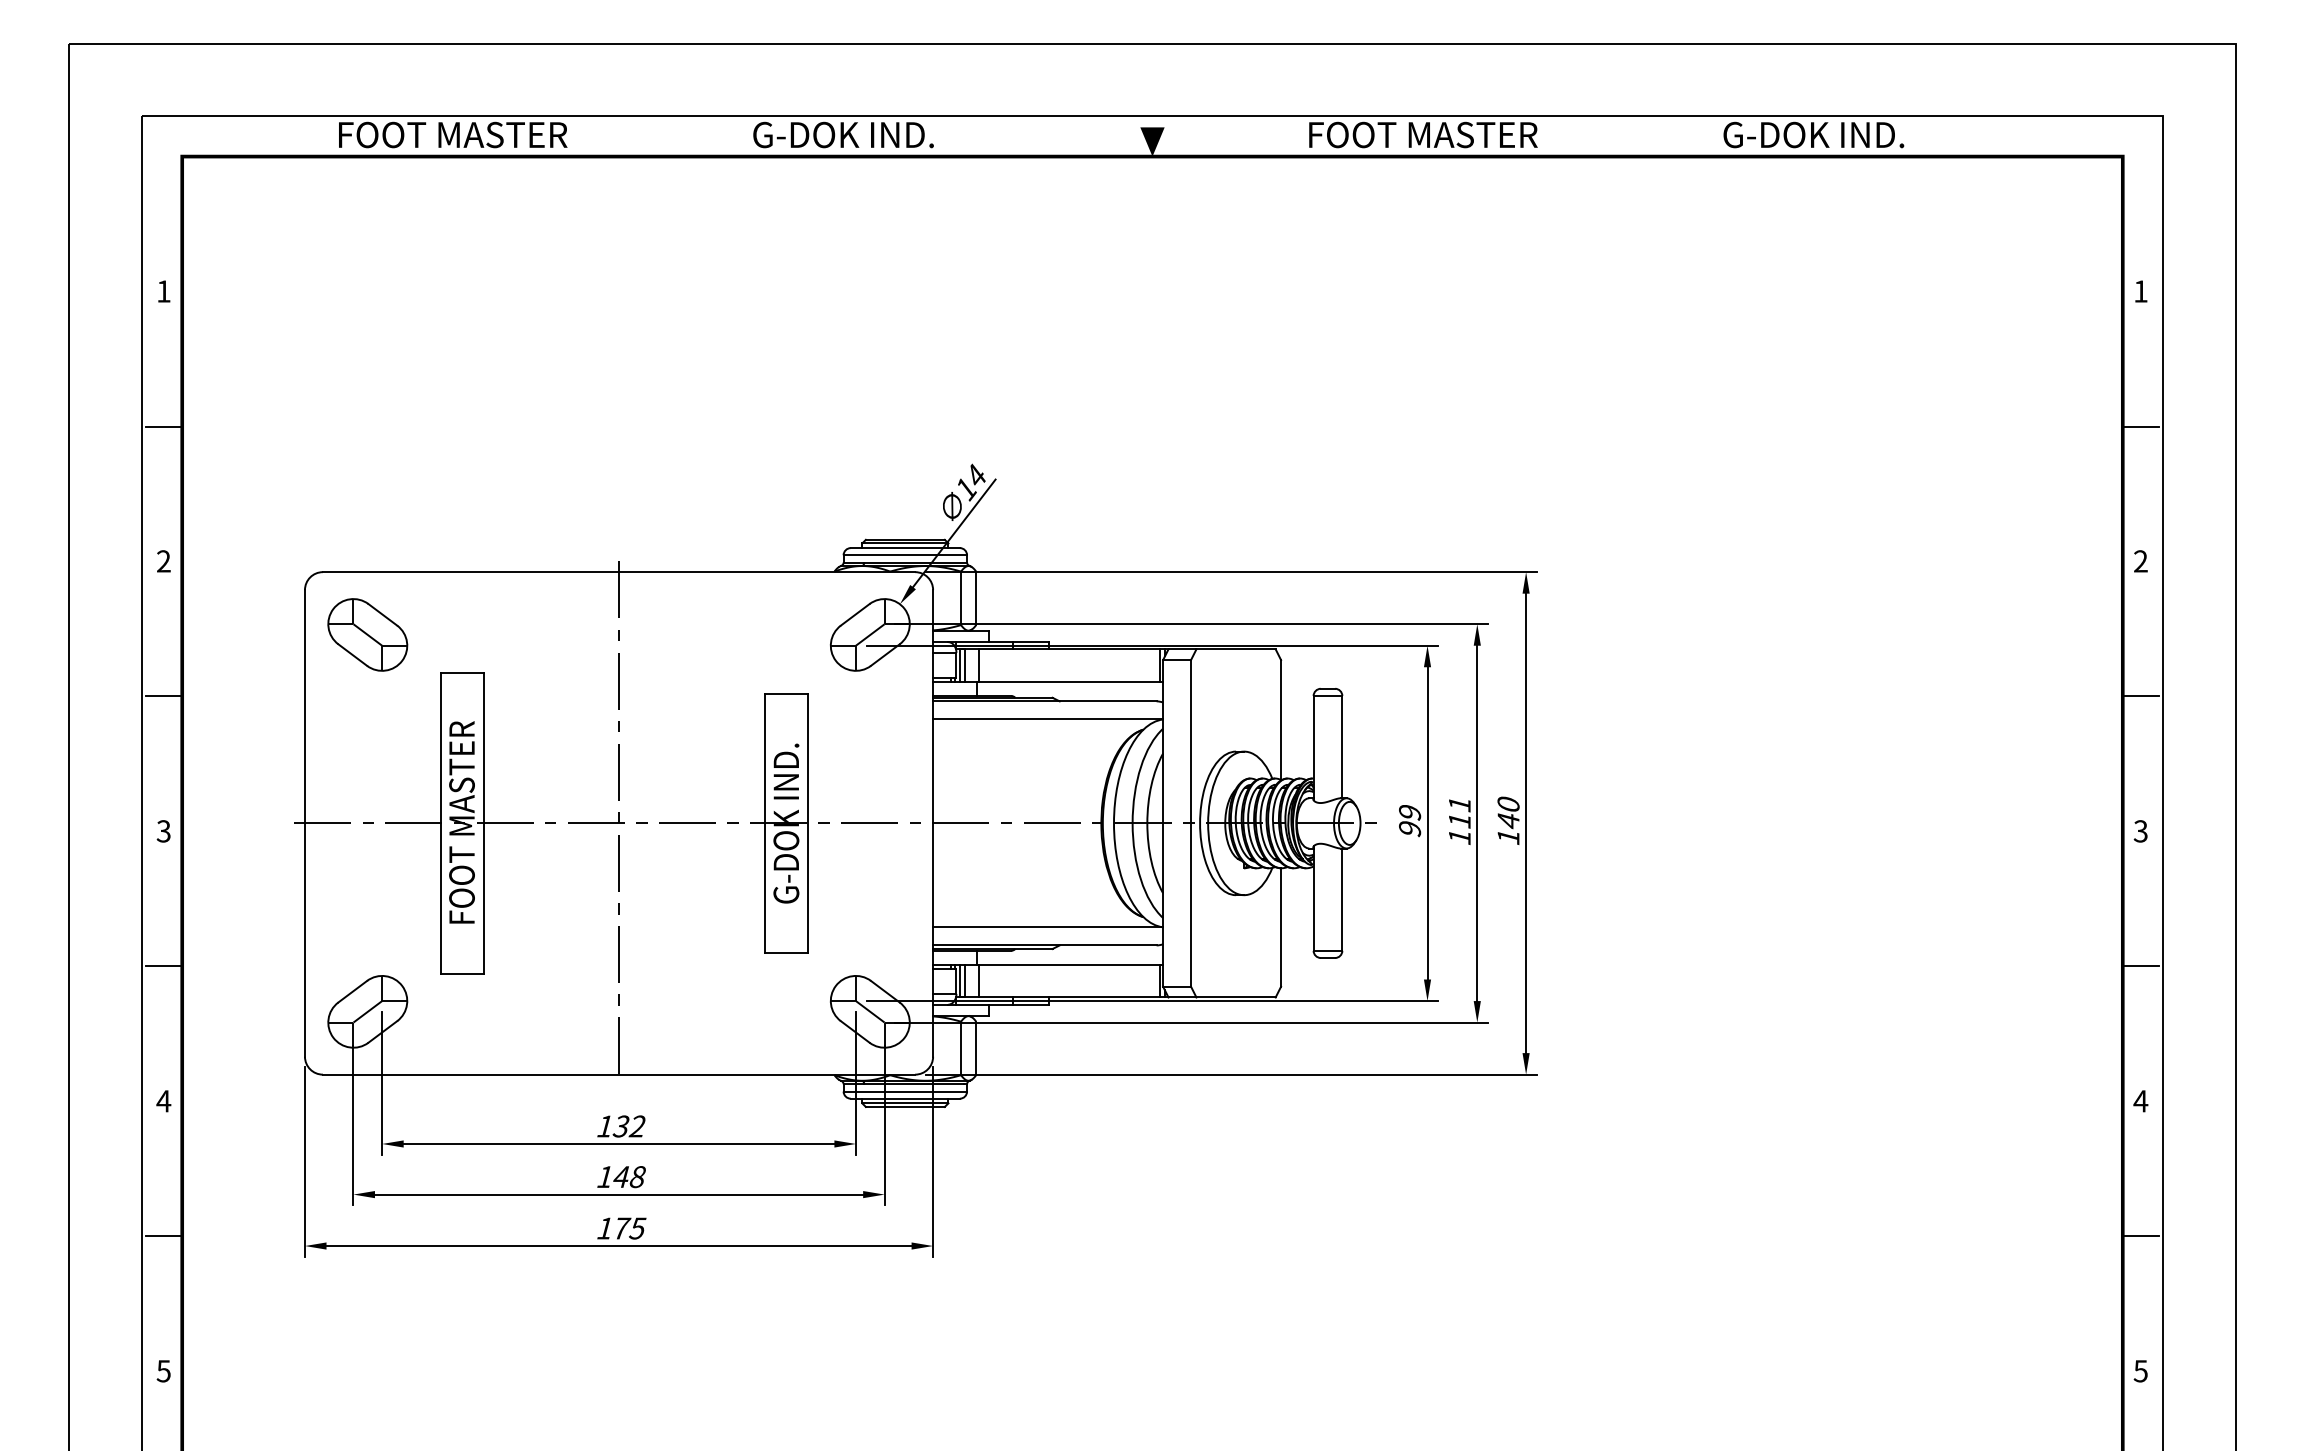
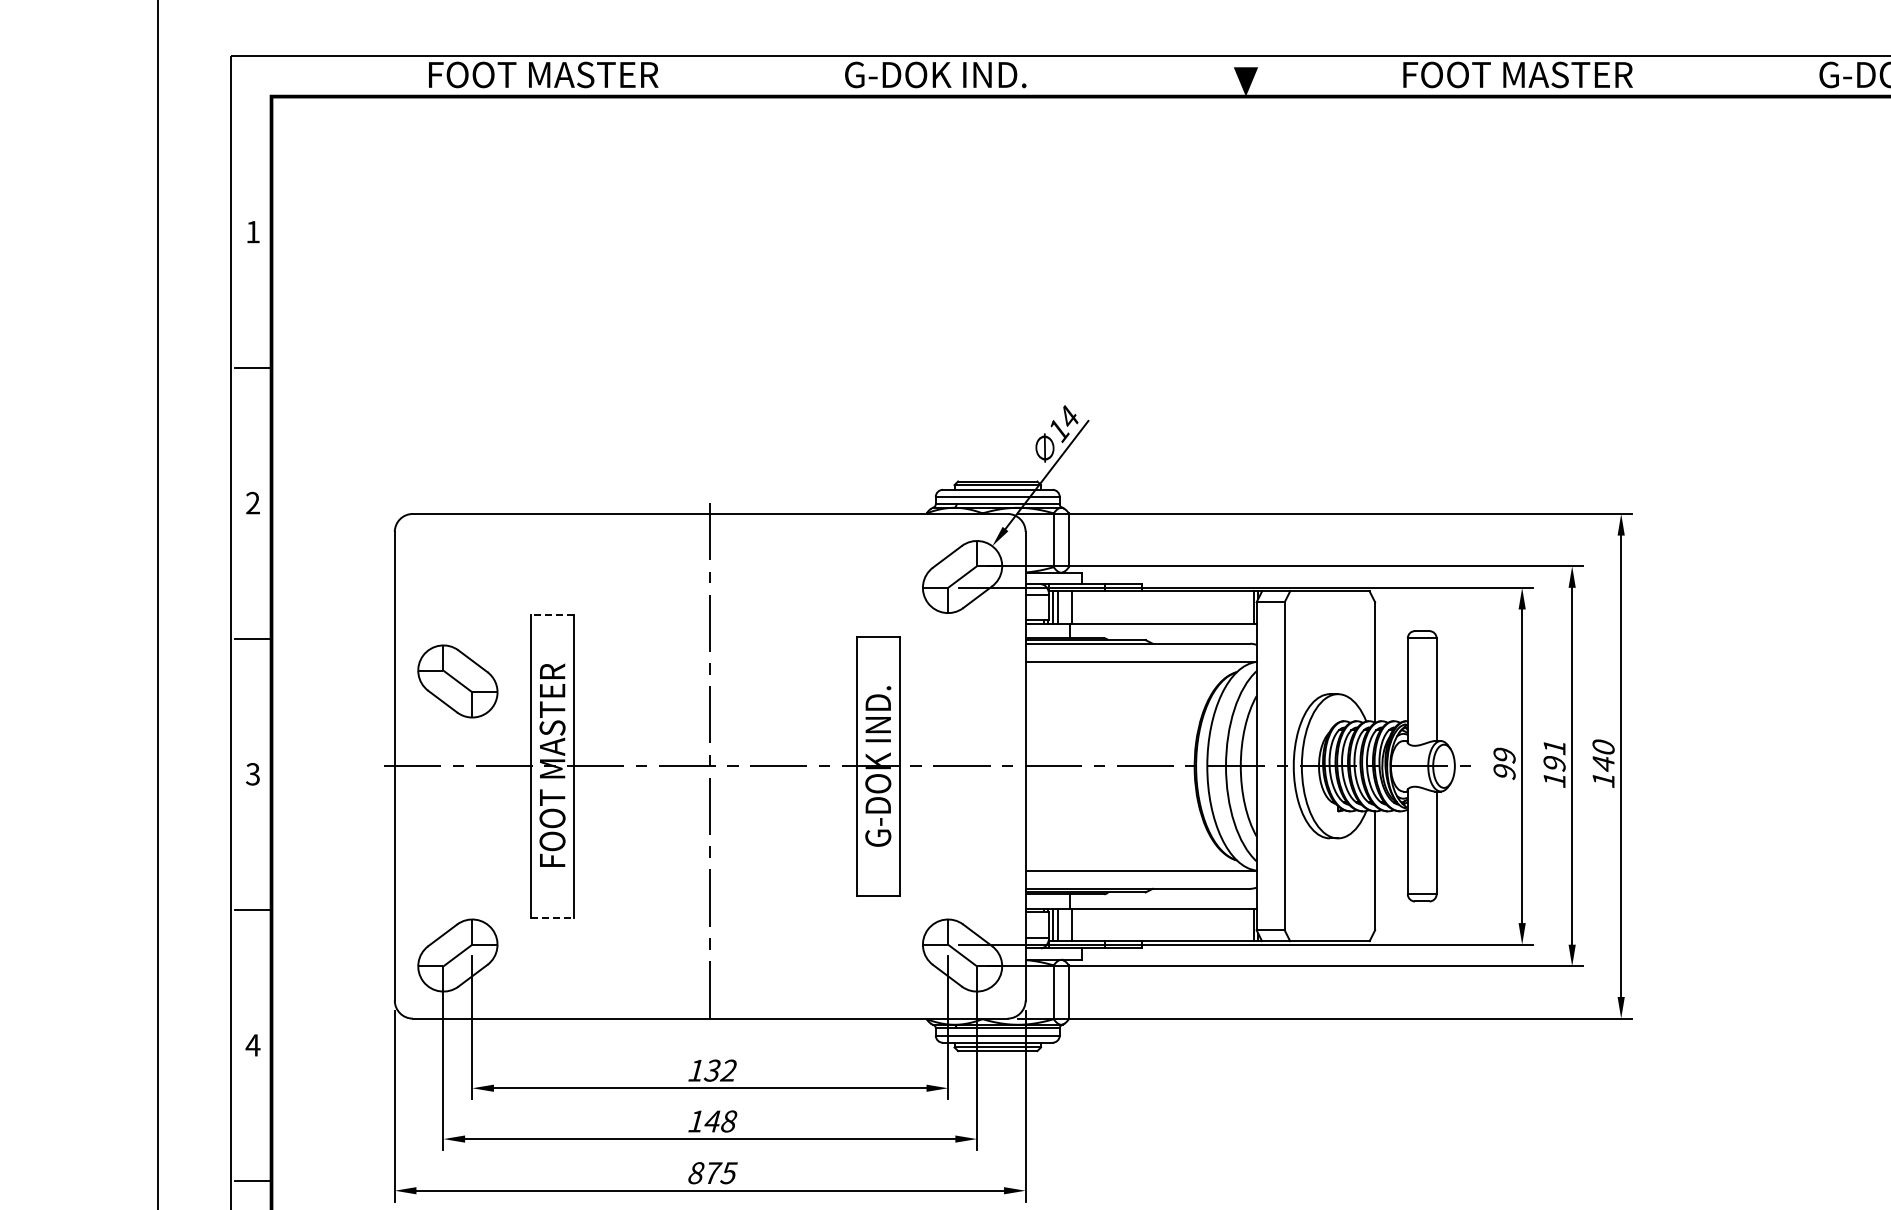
part: (367, 634) -> (457, 681), moved
line: (462, 672) -> (553, 614), solid -> dashed
text: (1459, 821) -> (1554, 764), 111 -> 191
line: (462, 974) -> (553, 918), solid -> dashed
text: (605, 1228) -> (696, 1173), 175 -> 875

